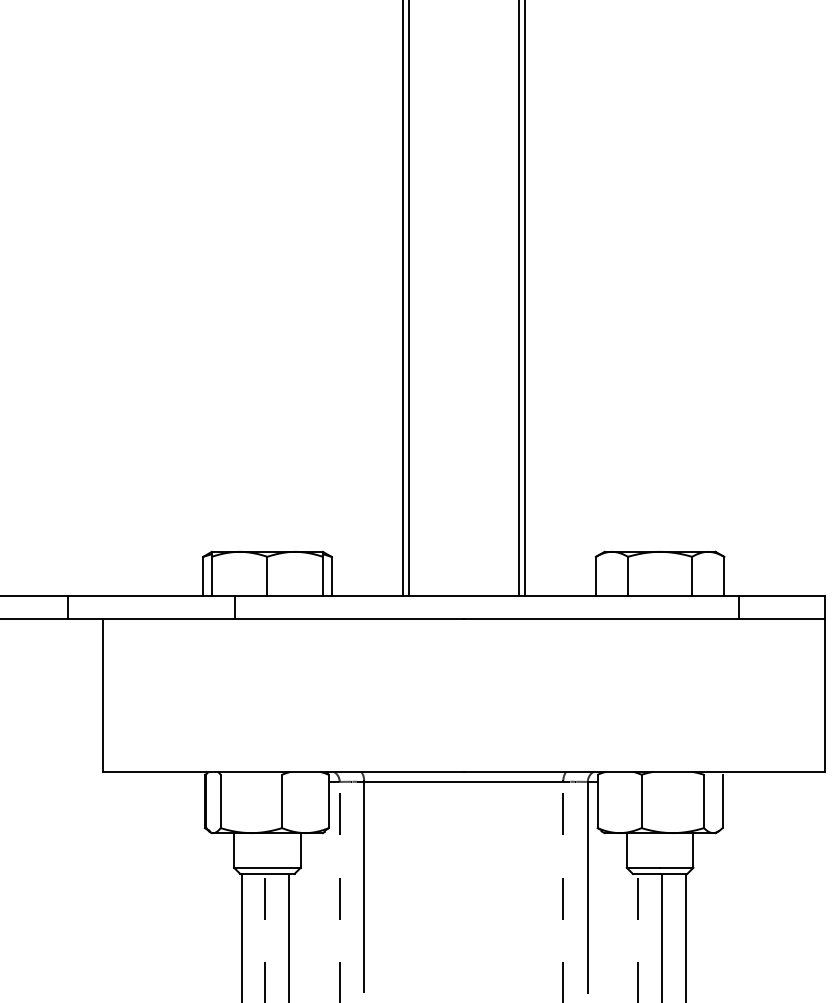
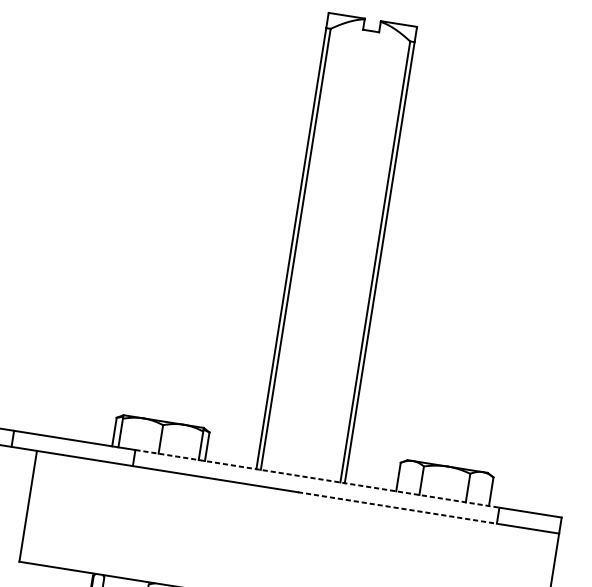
line: (487, 596) -> (317, 479), solid -> dashed
line: (601, 618) -> (397, 508), solid -> dashed

